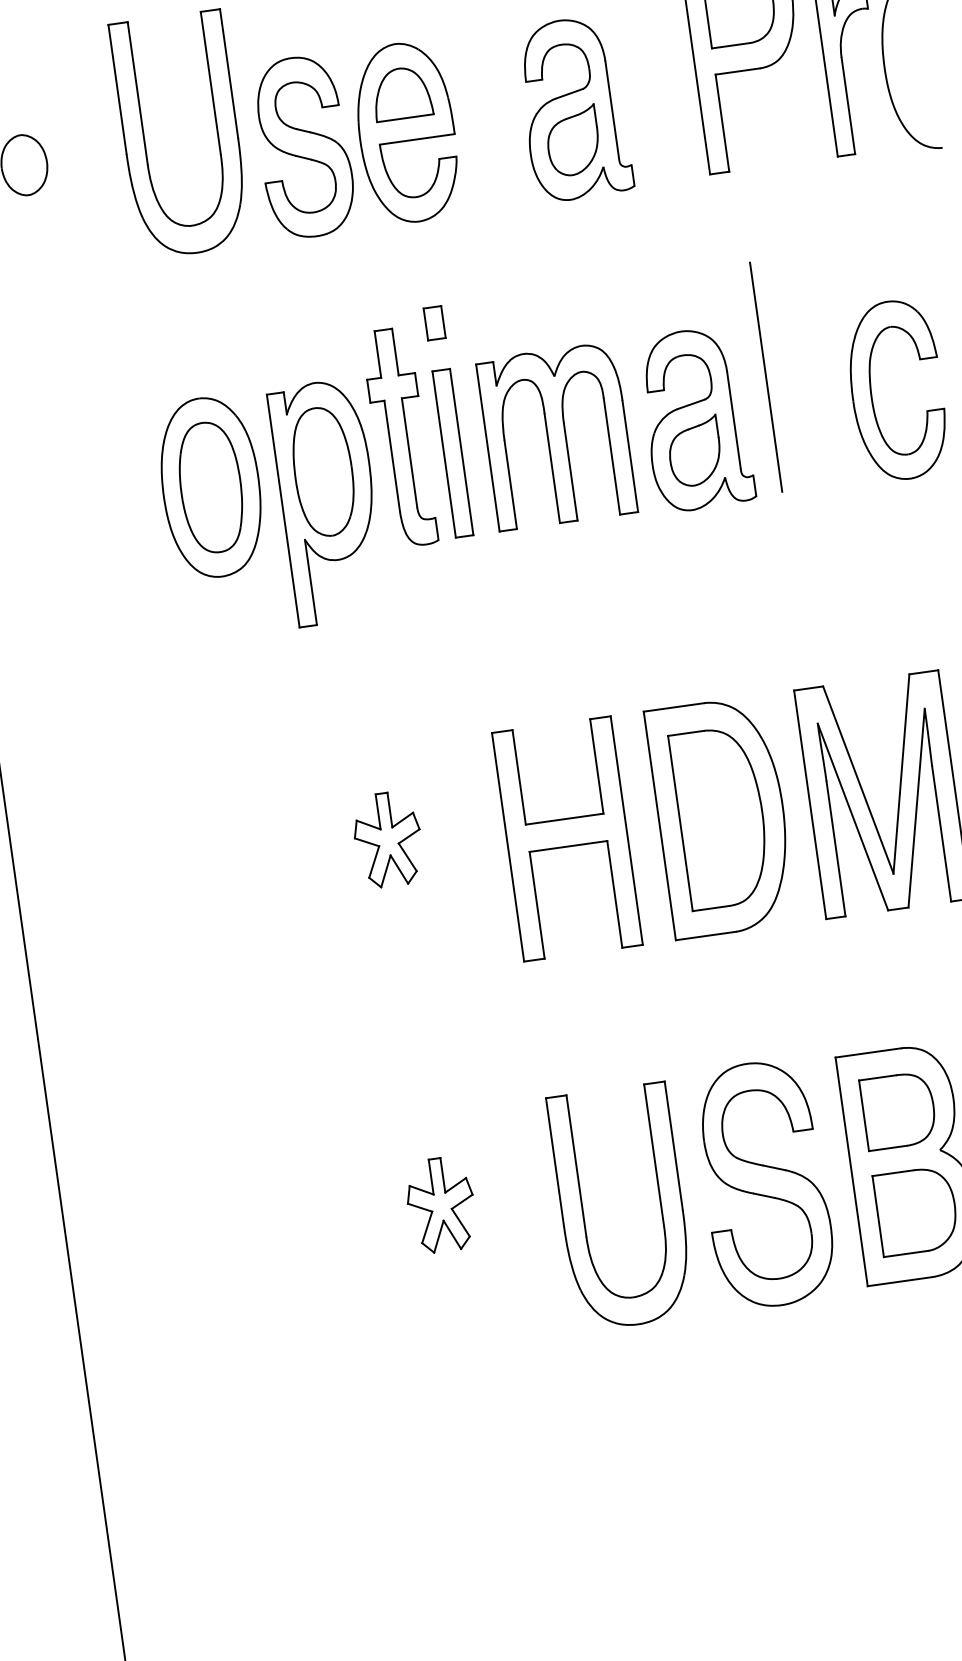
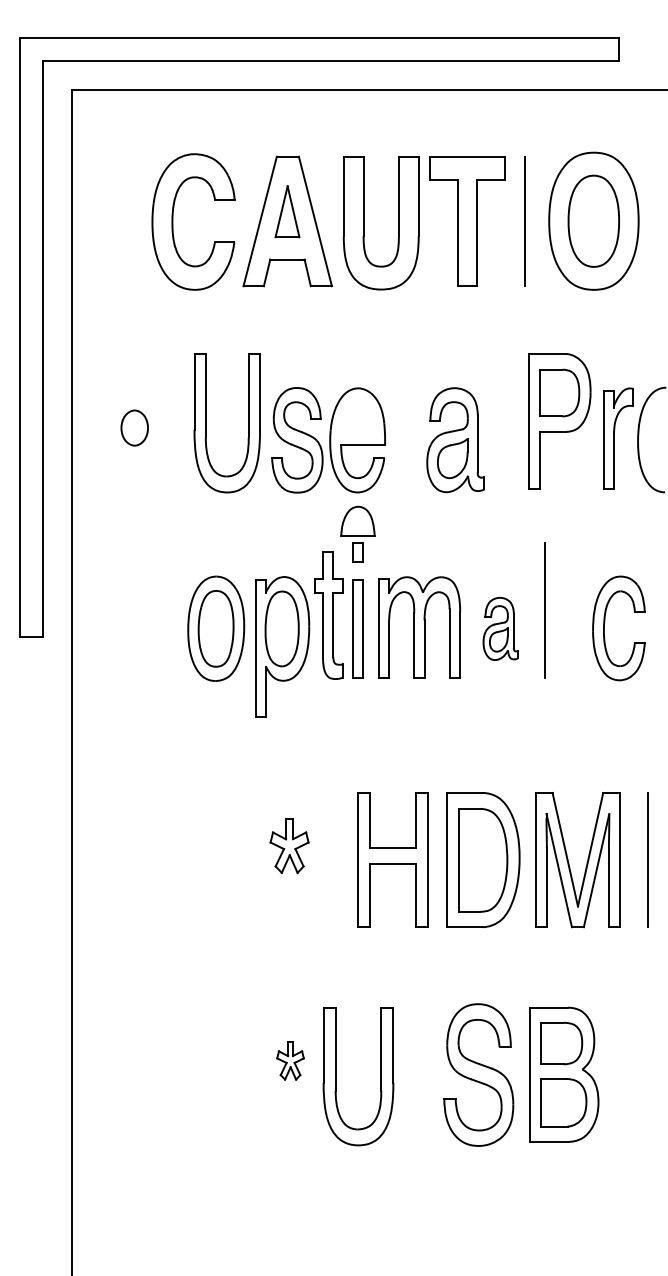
part: (400, 92) -> (357, 520), moved
part: (695, 418) -> (500, 628), size x0.6
part: (440, 1204) -> (290, 1060), size x0.7
part: (584, 1212) -> (336, 1076), moved

